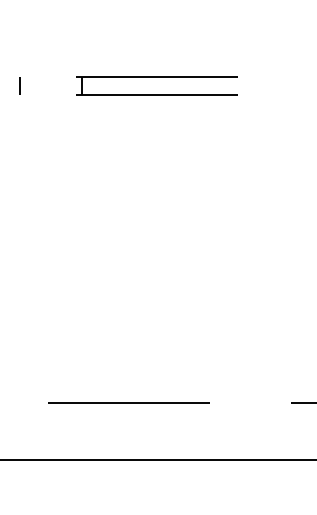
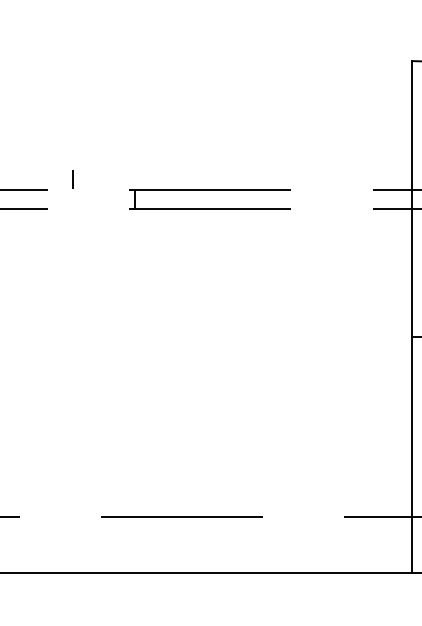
line: (19, 85) -> (72, 179), moved

